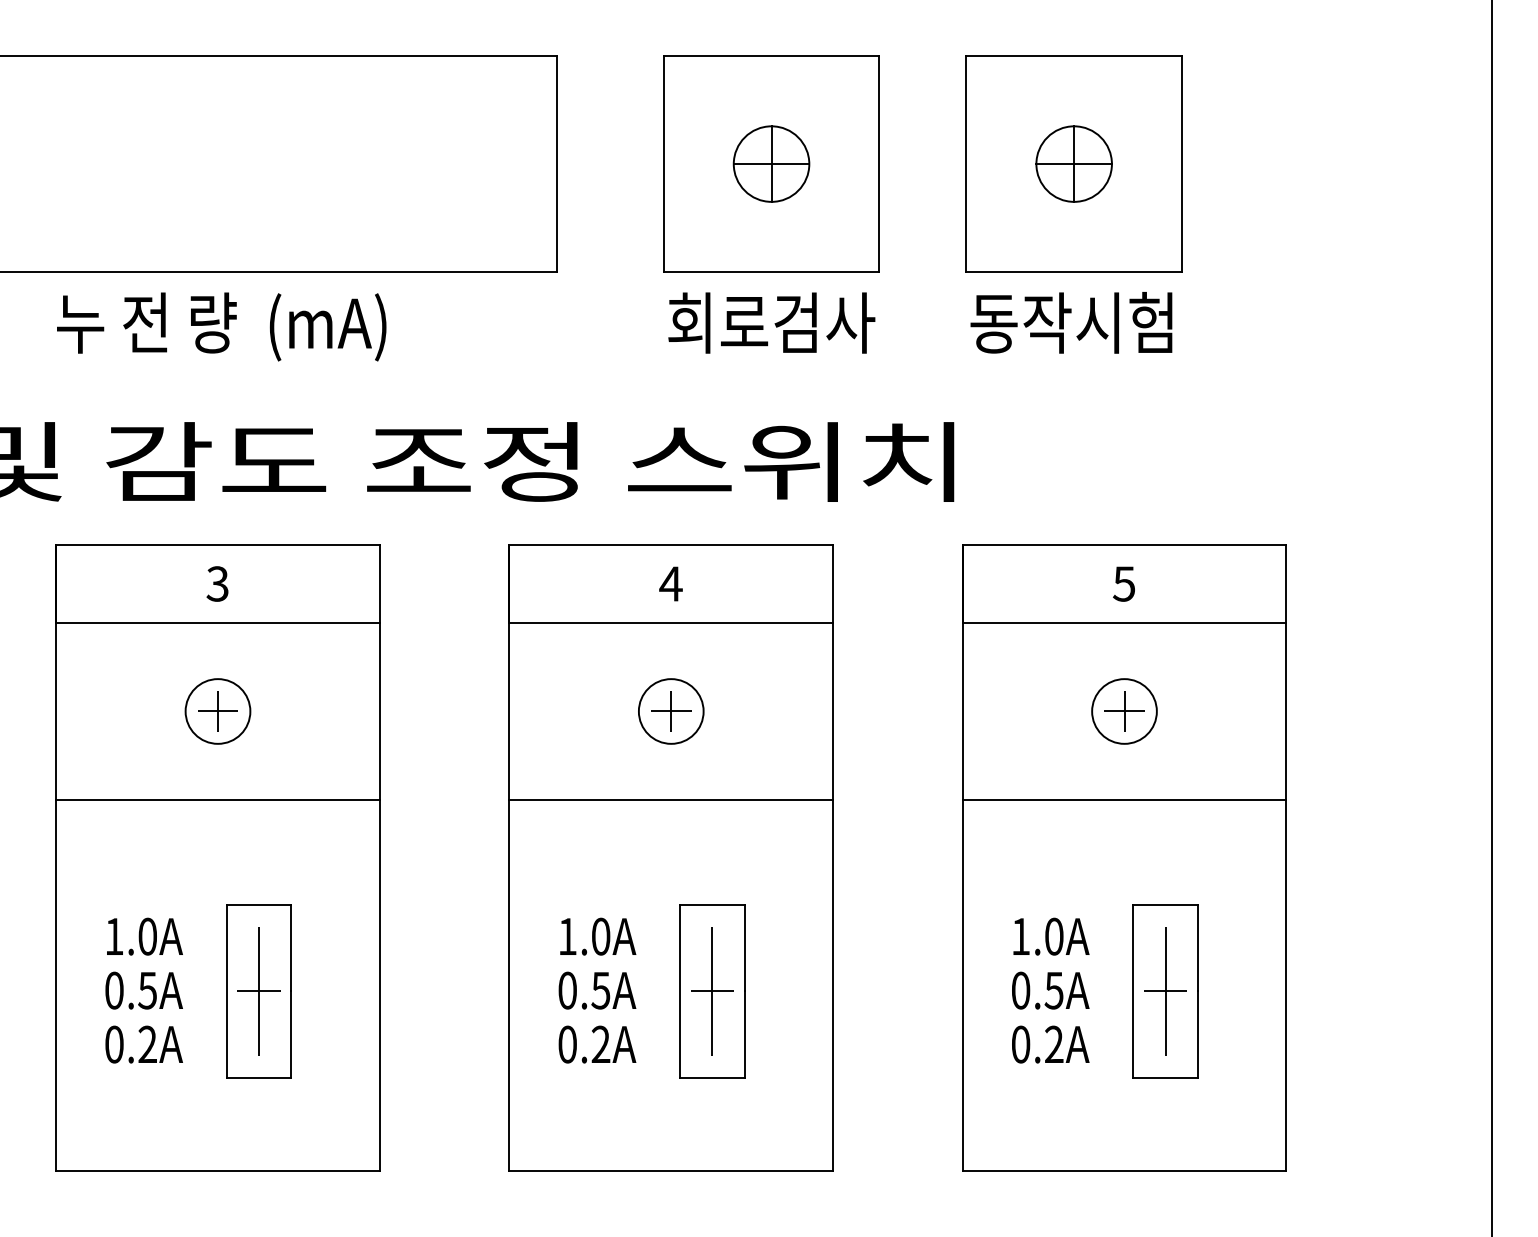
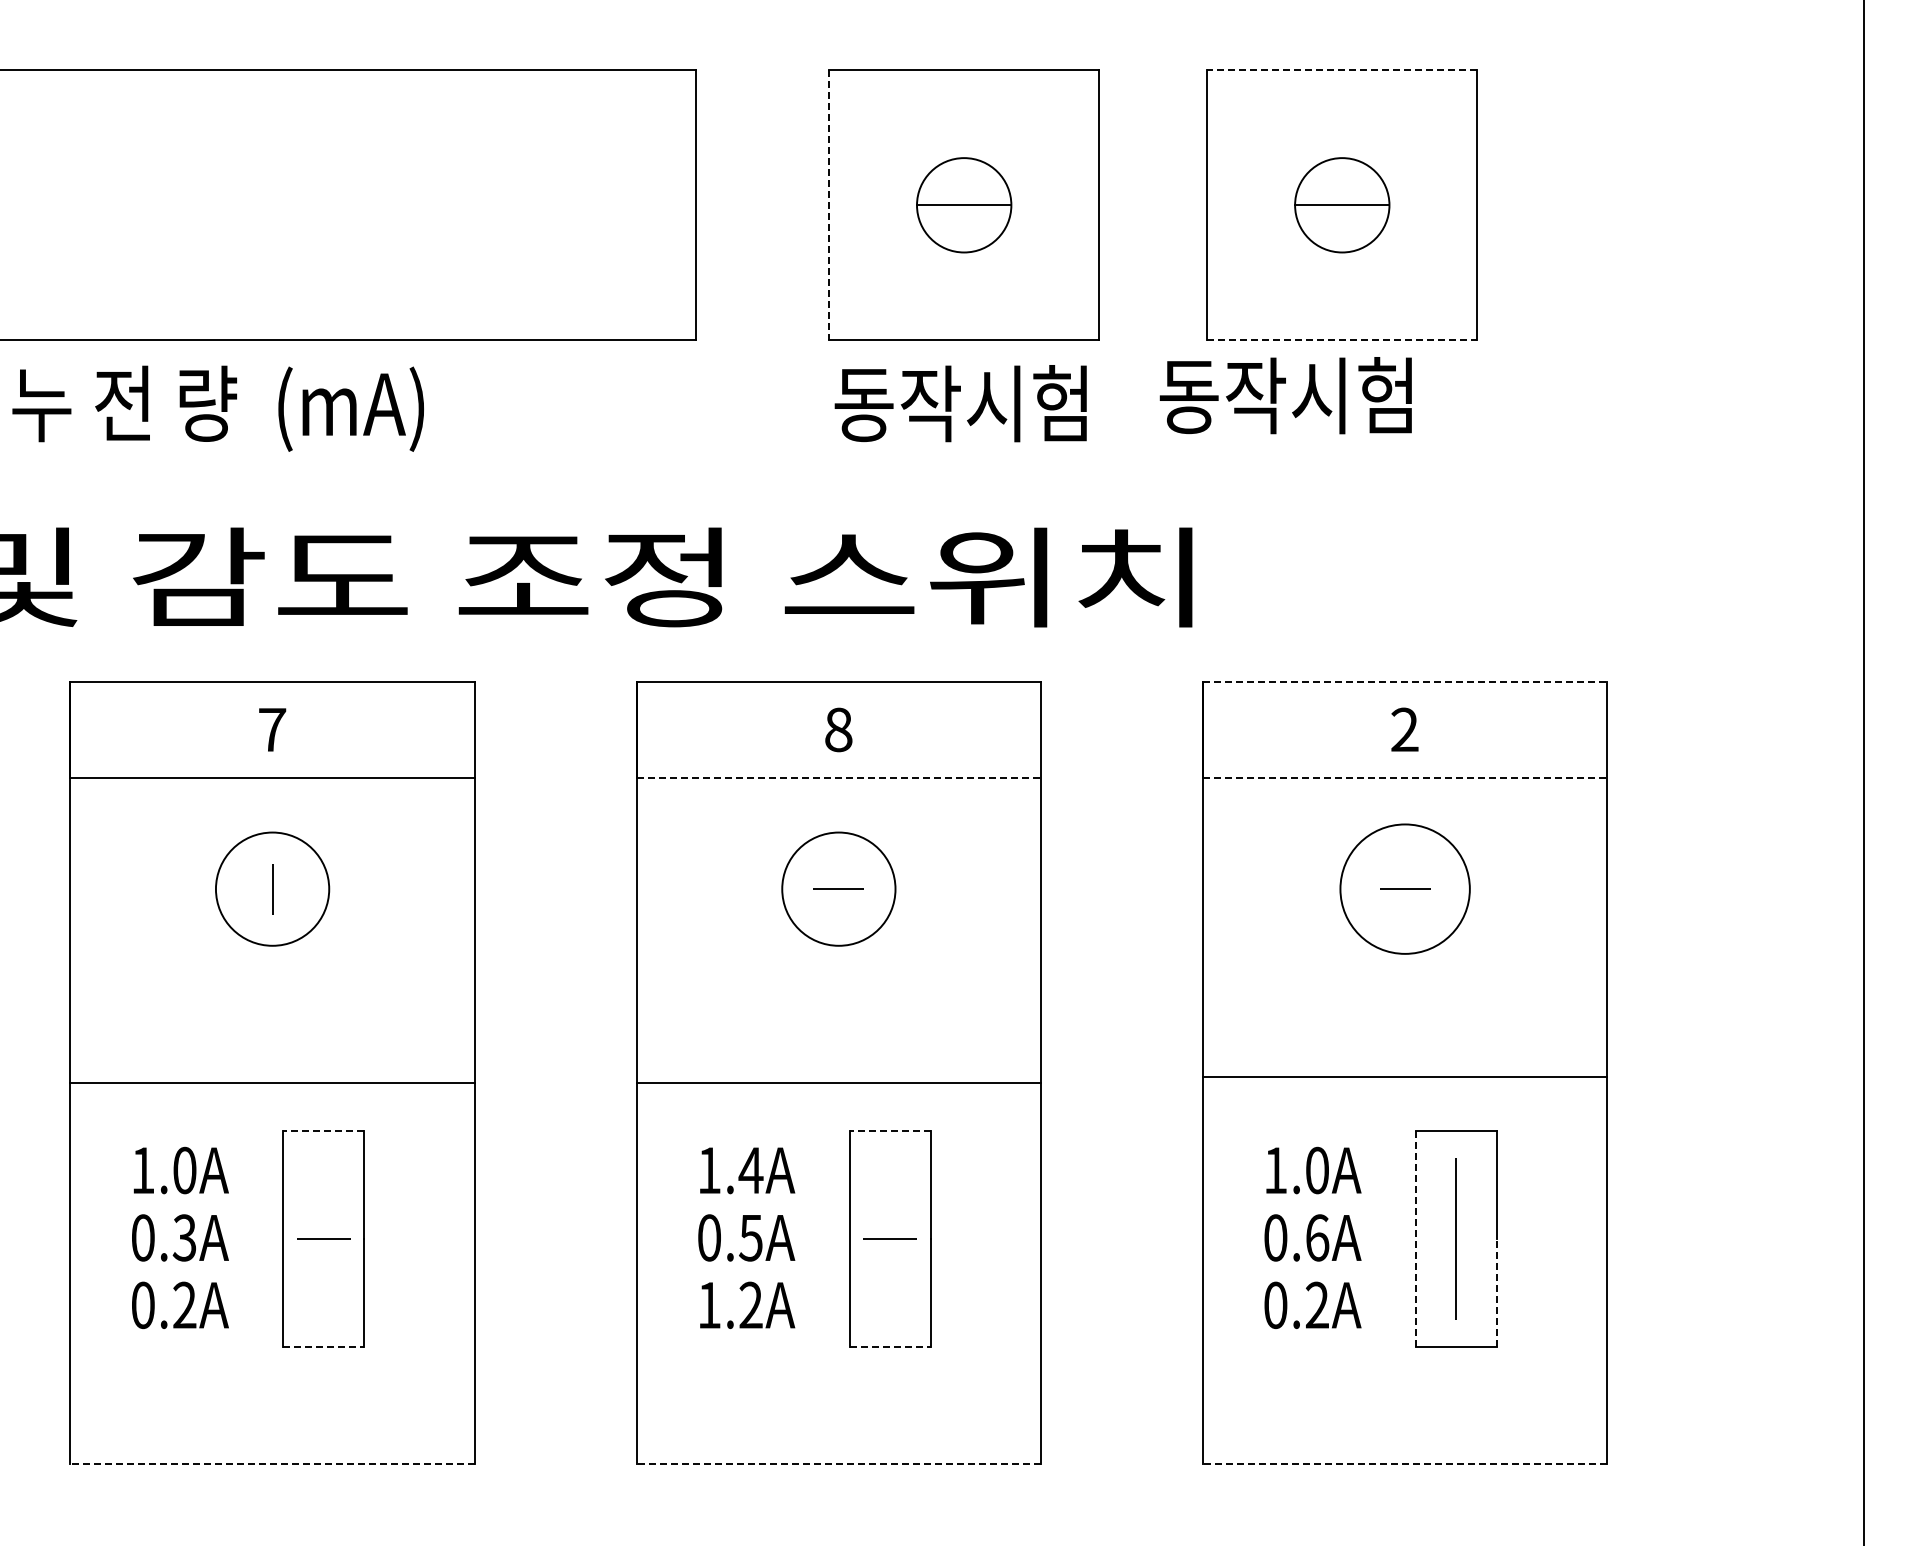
line: (1074, 56) -> (1342, 70), solid -> dashed
line: (663, 164) -> (829, 205), solid -> dashed
line: (771, 164) -> (964, 205), removed
line: (1074, 164) -> (1342, 205), removed
line: (1074, 272) -> (1342, 340), solid -> dashed
text: (771, 322) -> (963, 403), 회로검사 -> 동작시험
text: (1071, 322) -> (1285, 395), moved
text: (221, 326) -> (217, 408), moved
line: (1124, 545) -> (1405, 681), solid -> dashed
text: (217, 583) -> (272, 729), 3 -> 7
text: (670, 583) -> (838, 729), 4 -> 8
text: (1123, 583) -> (1404, 729), 5 -> 2
line: (671, 622) -> (839, 778), solid -> dashed
line: (1124, 622) -> (1405, 778), solid -> dashed
circle: (217, 710) -> (272, 888), size x1.4
circle: (670, 710) -> (838, 888), size x1.4
line: (670, 710) -> (838, 888), removed
circle: (1123, 710) -> (1404, 888), size x1.6
line: (1124, 710) -> (1405, 888), removed
line: (217, 711) -> (272, 889), removed
line: (217, 800) -> (272, 1083), moved
line: (670, 800) -> (838, 1083), moved
line: (1123, 800) -> (1404, 1077), moved
line: (258, 905) -> (323, 1131), solid -> dashed
line: (711, 905) -> (889, 1131), solid -> dashed
text: (600, 936) -> (750, 1170), 1.0A -> 1.4A
text: (147, 990) -> (184, 1237), 0.5A -> 0.3A
text: (1054, 990) -> (1317, 1237), 0.5A -> 0.6A
line: (258, 991) -> (323, 1238), removed
line: (712, 991) -> (890, 1238), removed
line: (1132, 991) -> (1415, 1238), solid -> dashed
line: (1165, 991) -> (1456, 1238), removed
line: (1197, 1034) -> (1496, 1292), solid -> dashed
text: (567, 1044) -> (709, 1305), 0.2A -> 1.2A
line: (259, 1077) -> (324, 1346), solid -> dashed
line: (712, 1077) -> (890, 1346), solid -> dashed
line: (217, 1171) -> (272, 1463), solid -> dashed
line: (670, 1171) -> (838, 1463), solid -> dashed
line: (1123, 1171) -> (1404, 1463), solid -> dashed

